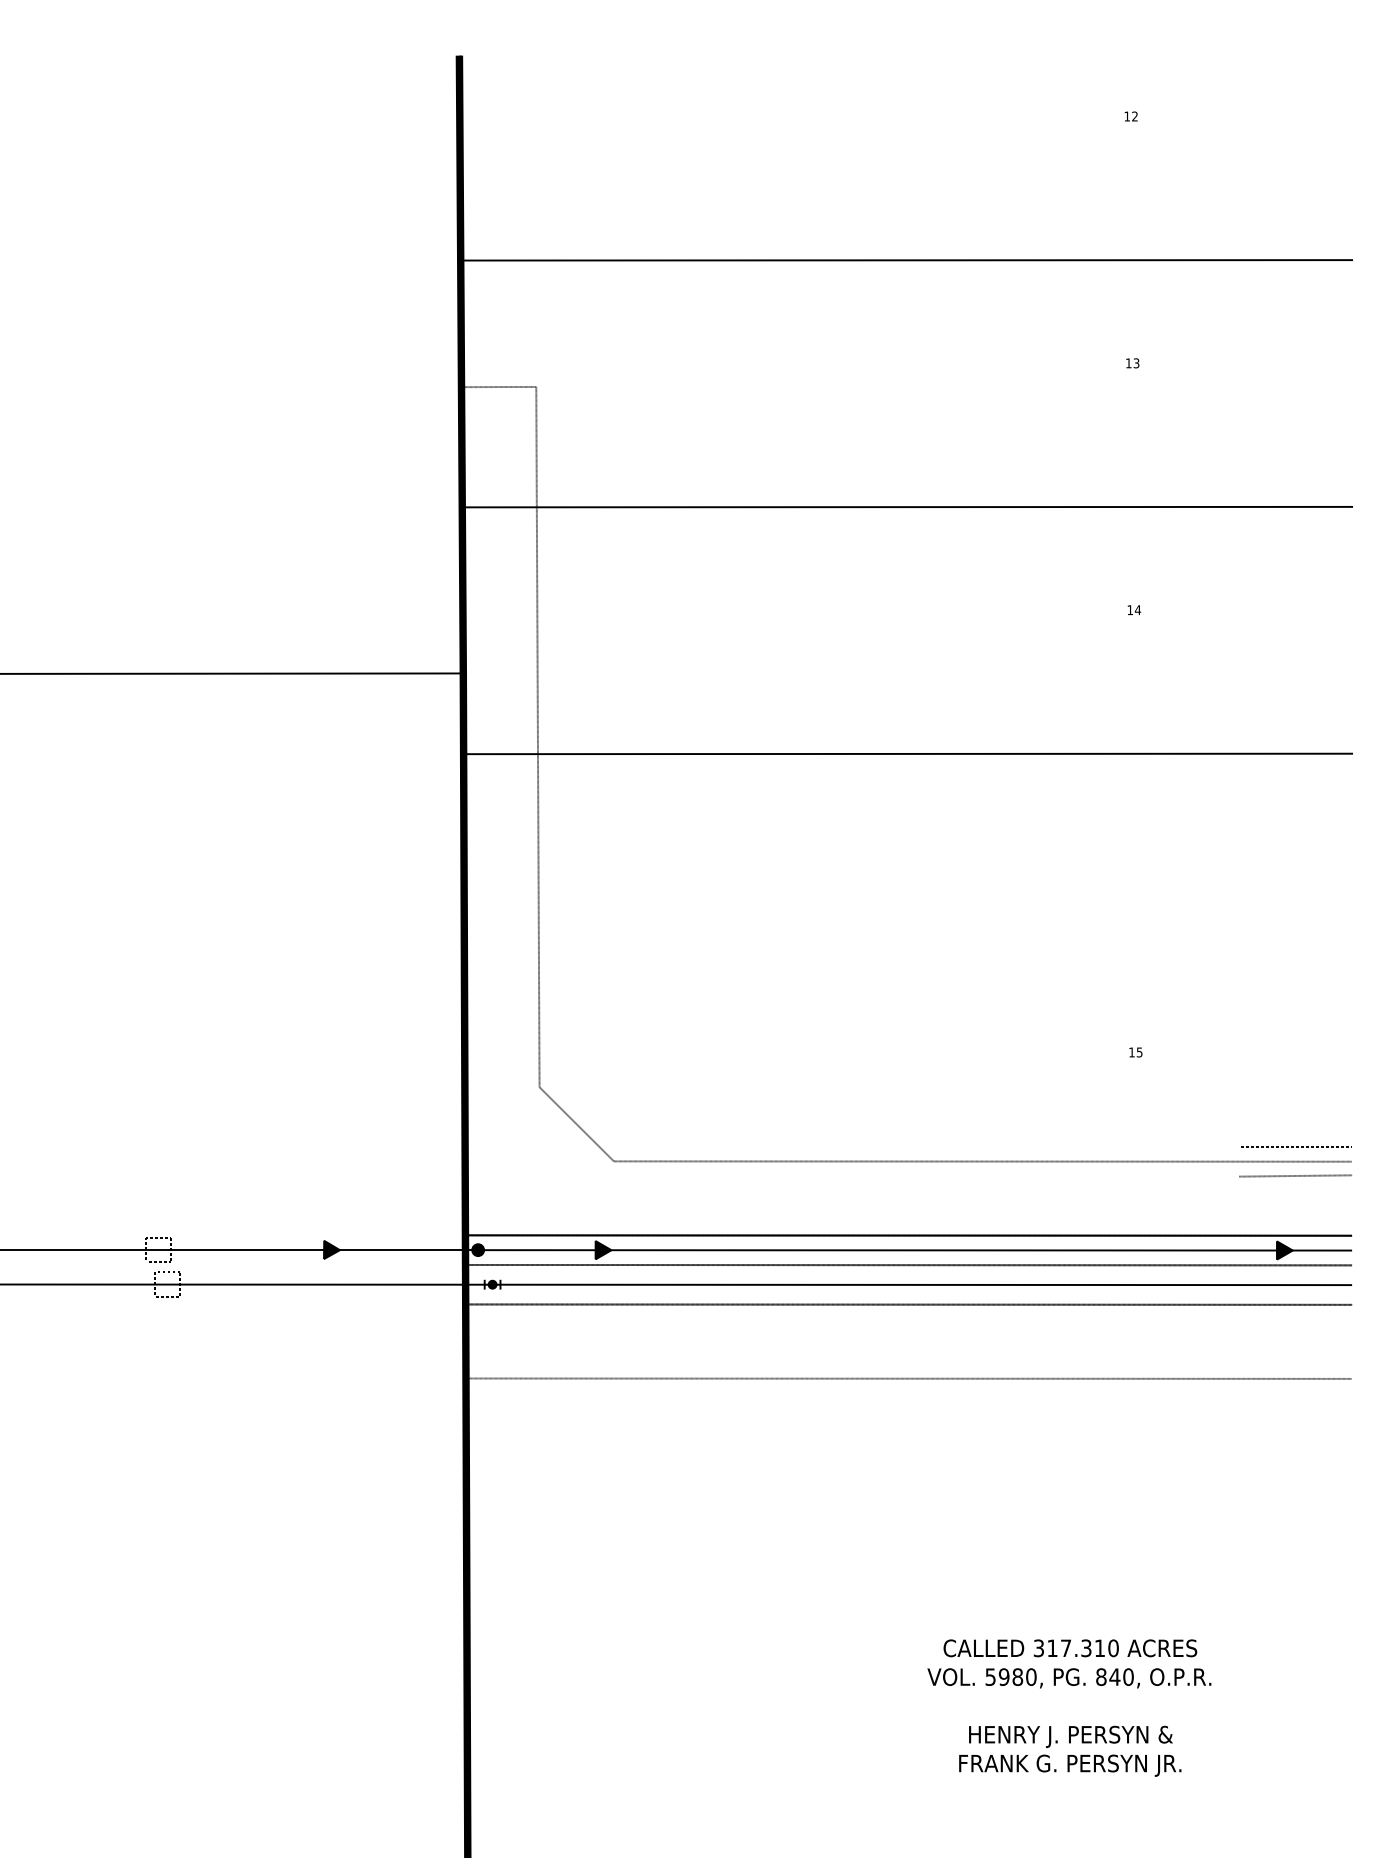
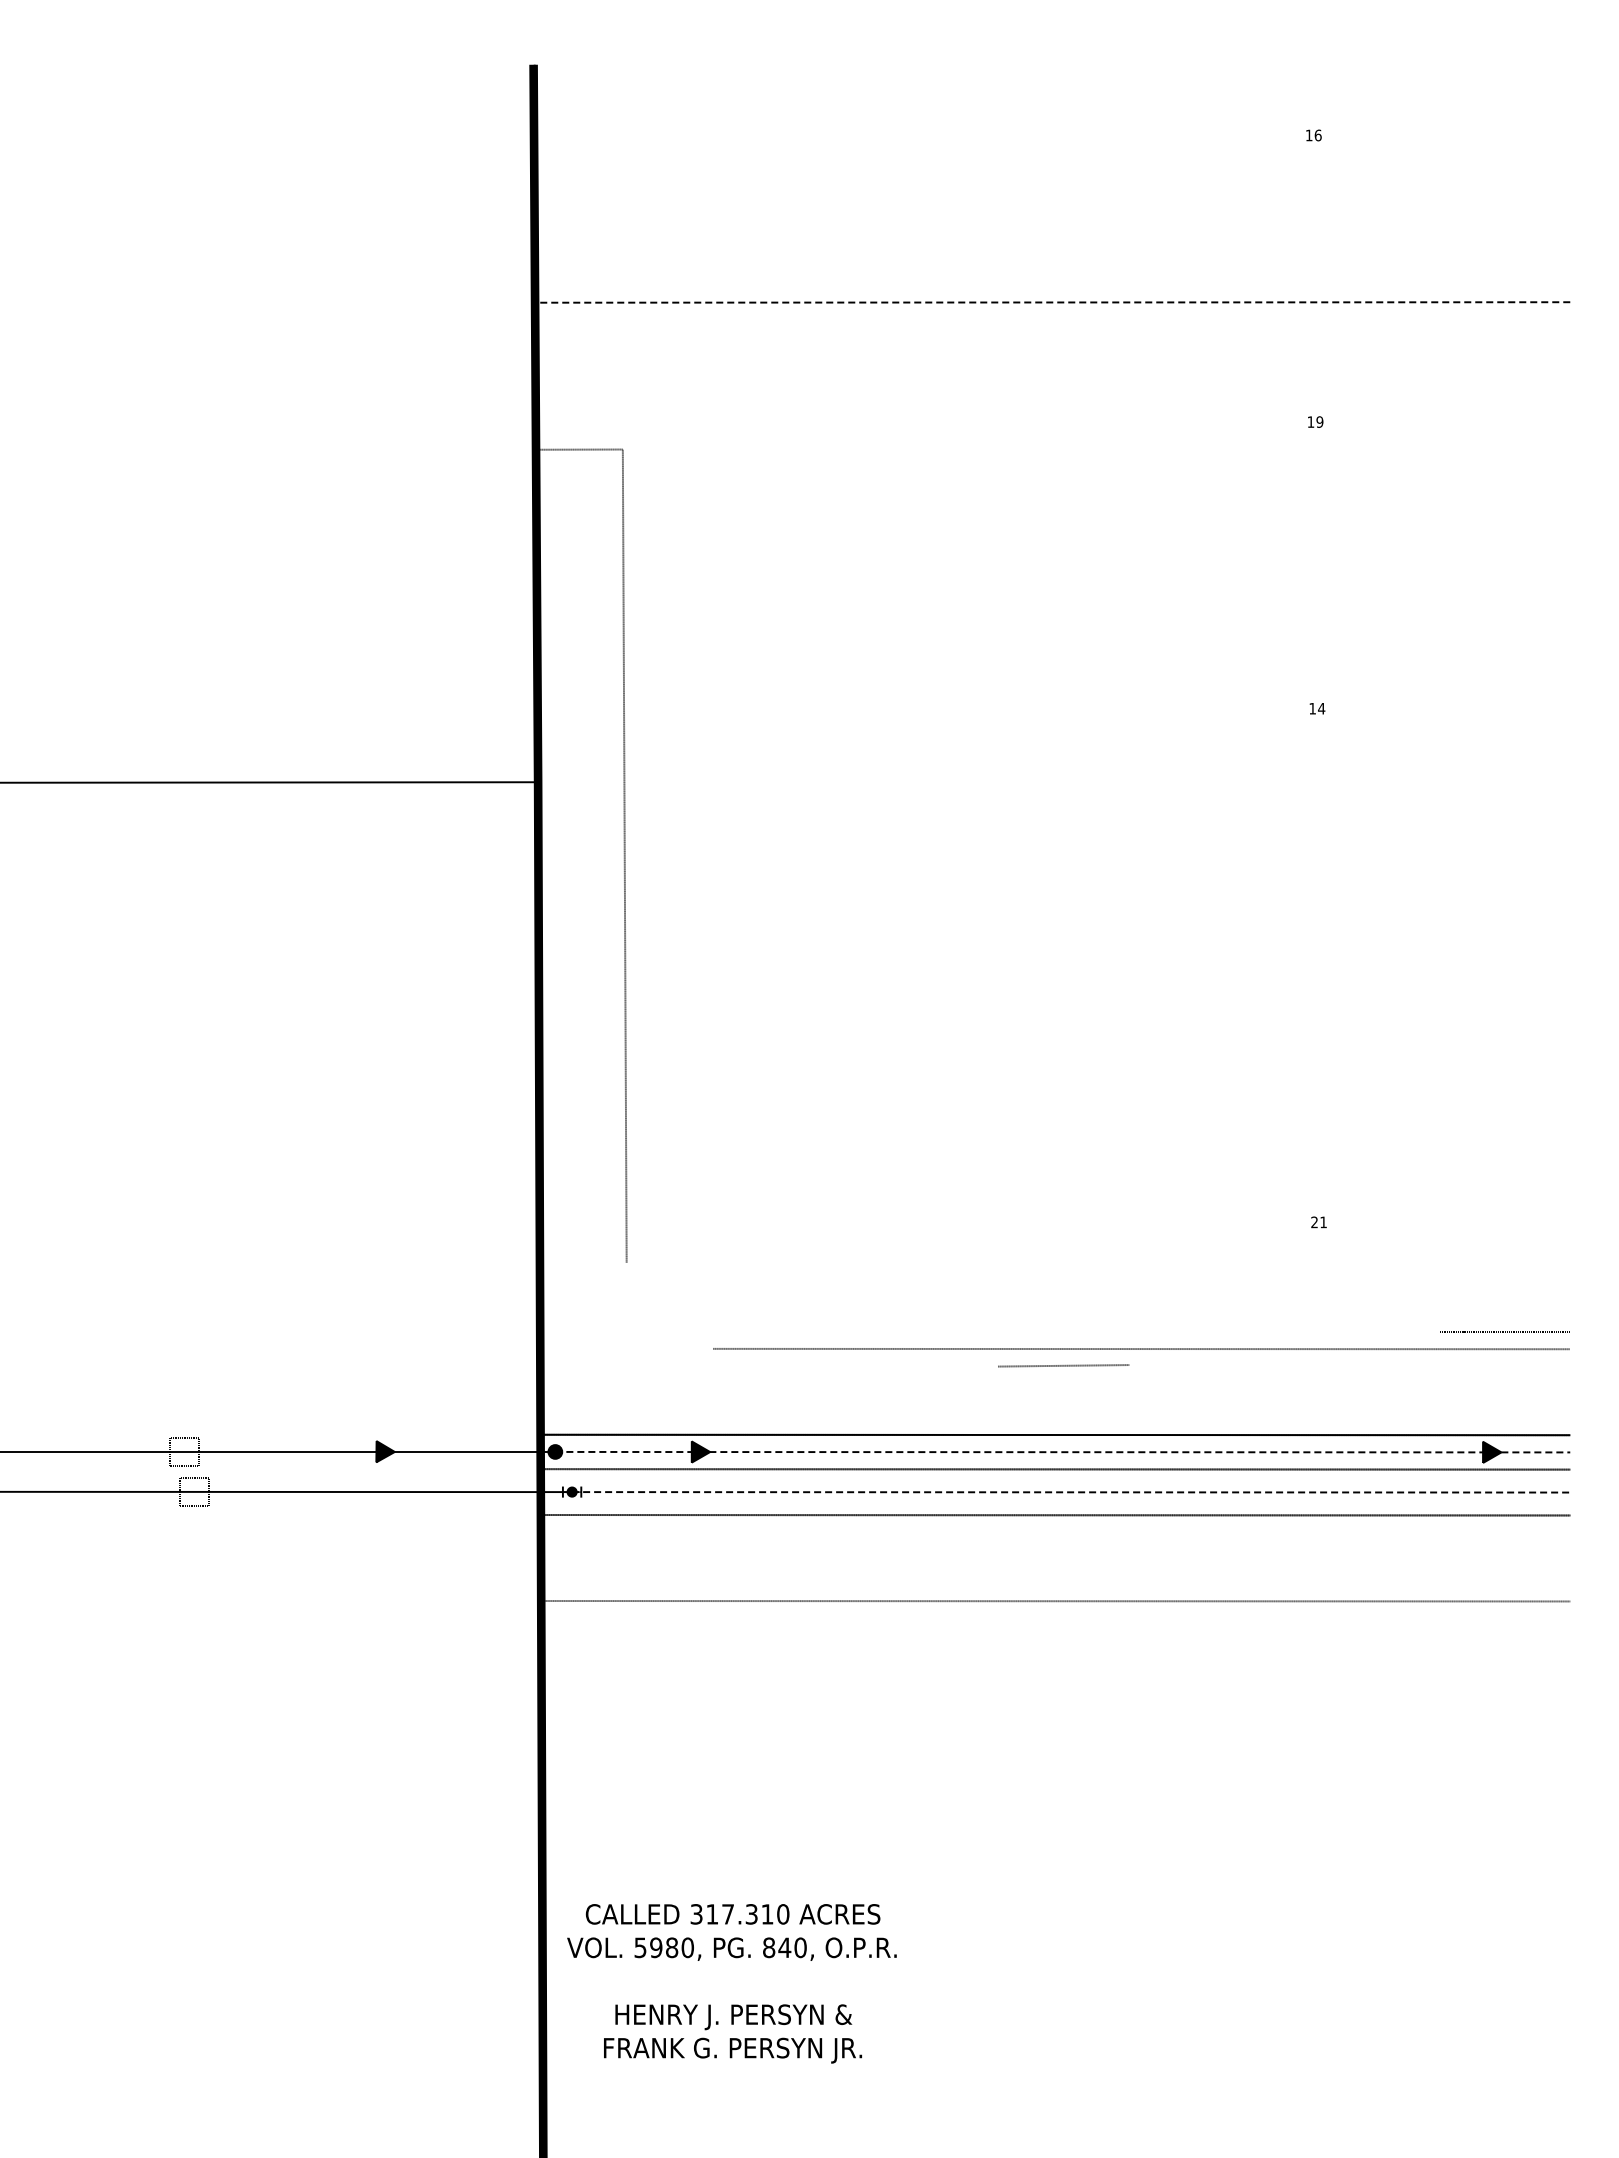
text: (1134, 116) -> (1317, 135), 12 -> 16
line: (906, 260) -> (1052, 302), solid -> dashed
text: (1136, 362) -> (1319, 421), 13 -> 19
line: (907, 506) -> (1053, 588), removed
line: (907, 753) -> (1054, 875), removed
text: (1135, 1052) -> (1318, 1222), 15 -> 21
line: (576, 1124) -> (669, 1305), removed
line: (1295, 1175) -> (1063, 1365), moved
line: (915, 1250) -> (1063, 1452), solid -> dashed
line: (922, 1285) -> (1071, 1492), solid -> dashed
text: (1068, 1707) -> (731, 1983), moved

